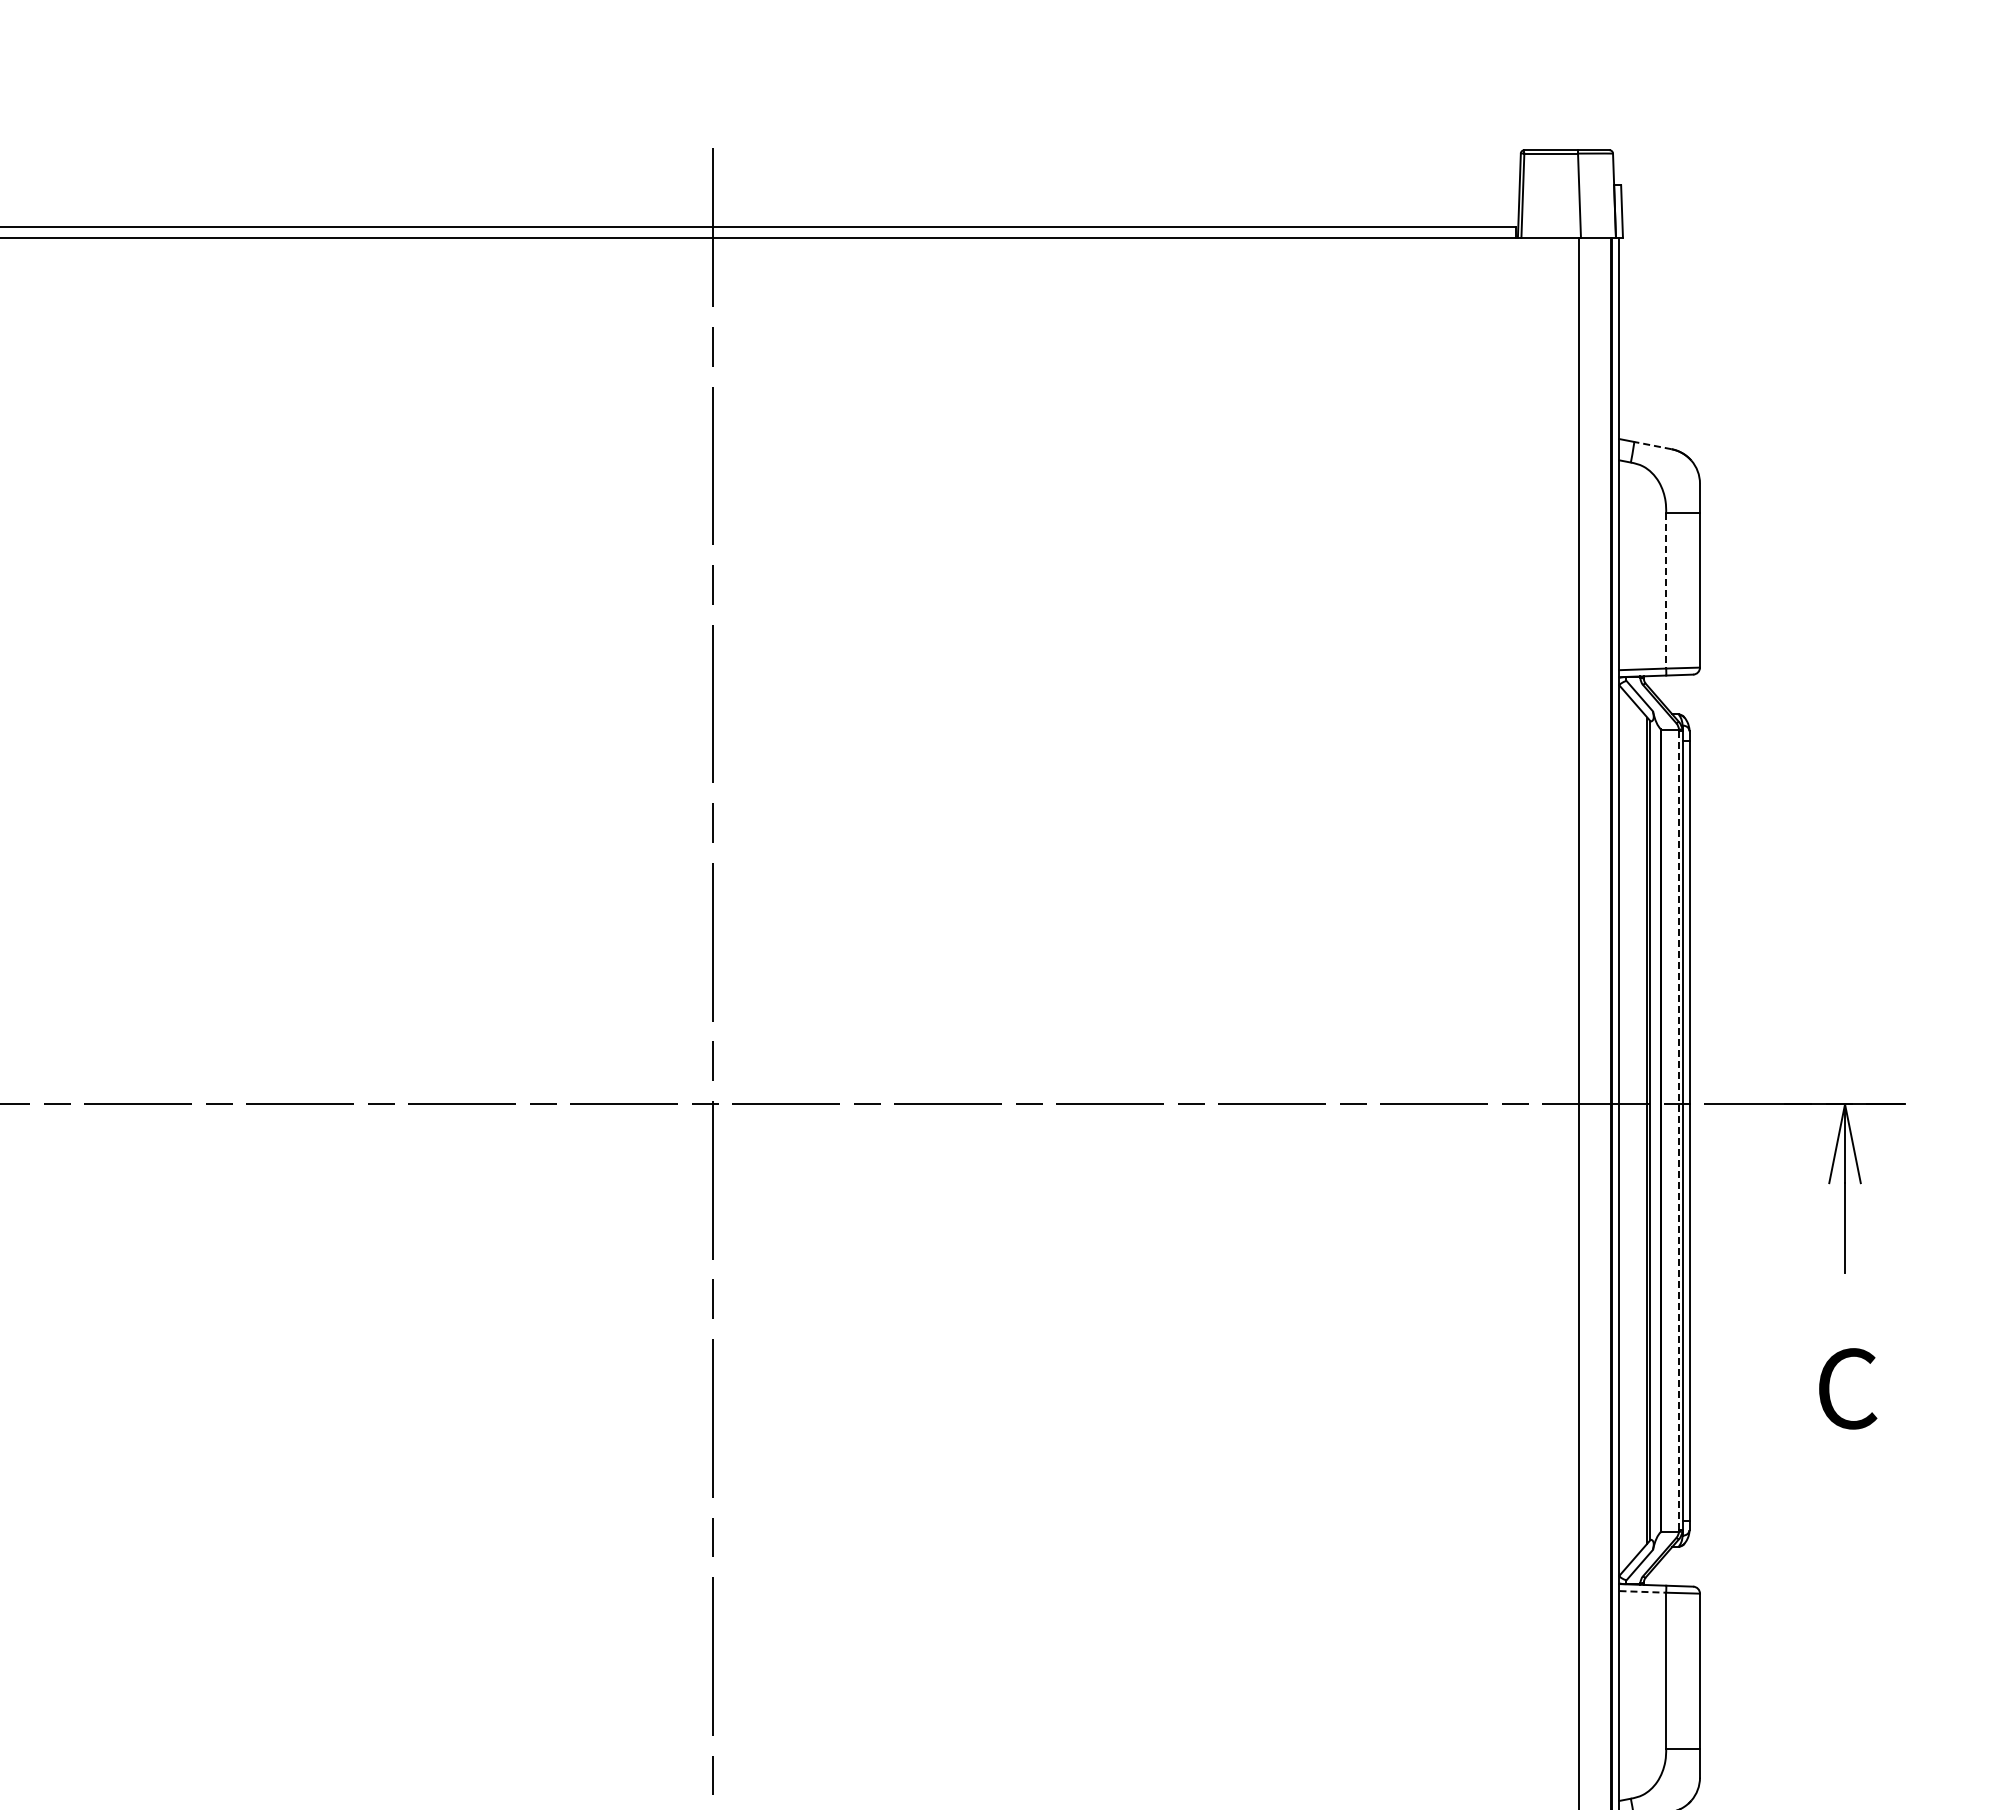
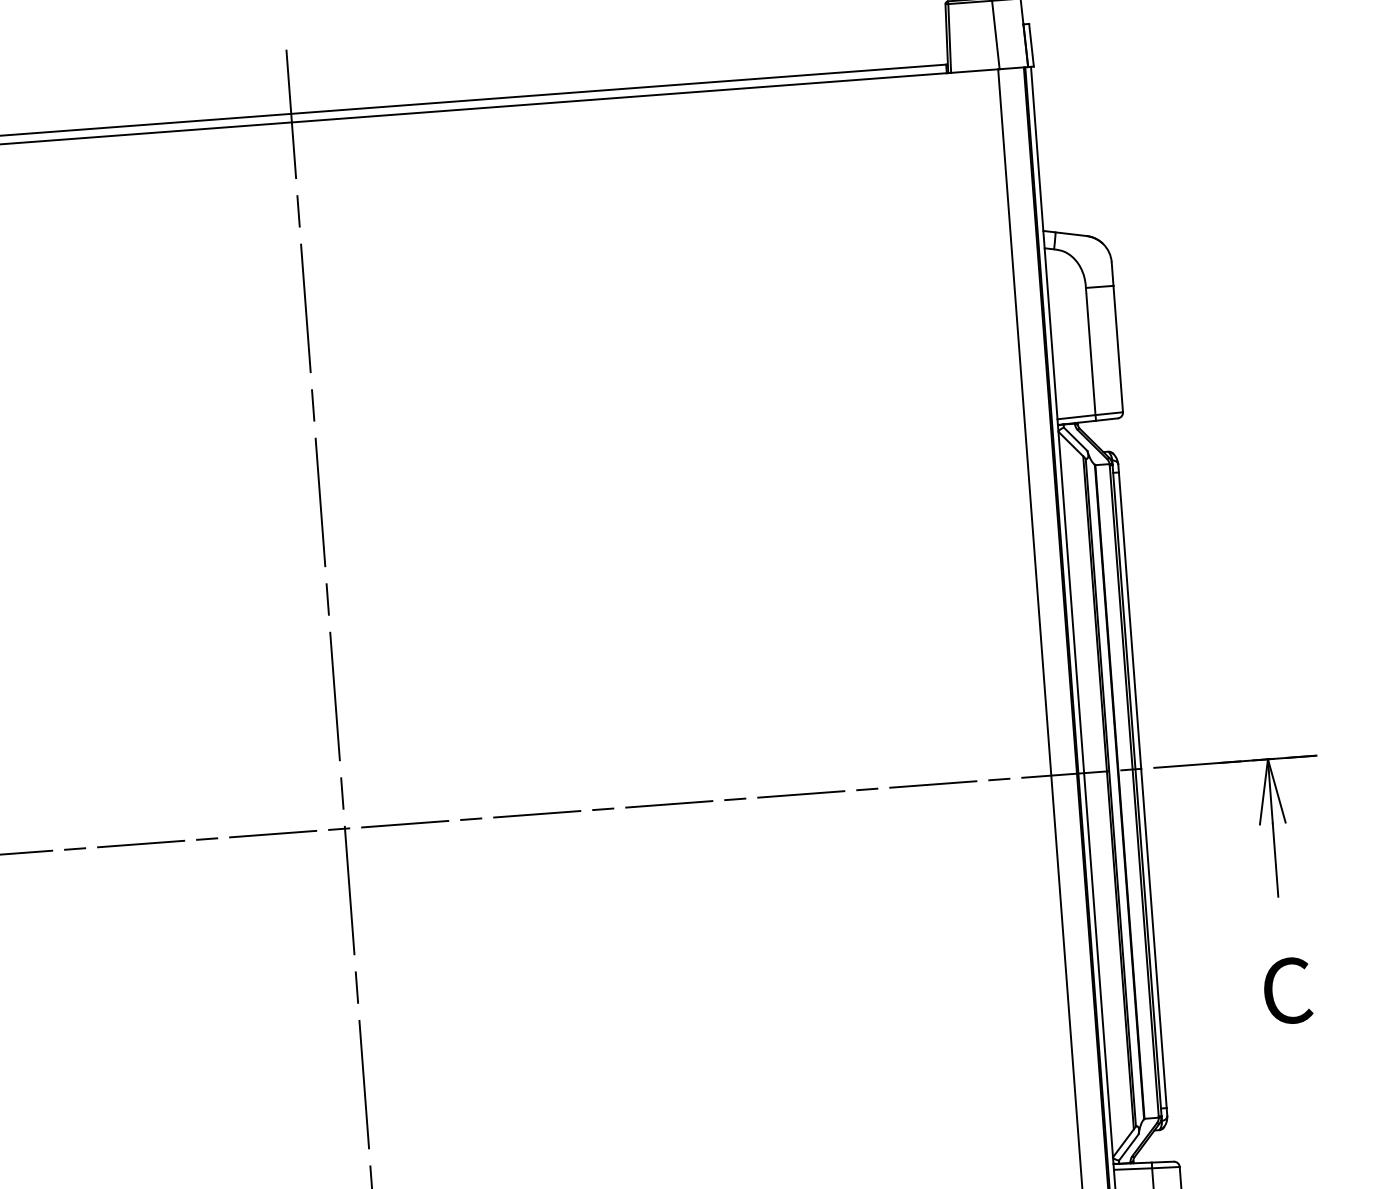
line: (1652, 445) -> (1070, 234), dashed -> solid
line: (1666, 591) -> (1091, 352), dashed -> solid
line: (1678, 1131) -> (1133, 791), dashed -> solid
line: (1643, 1591) -> (1133, 1168), dashed -> solid

